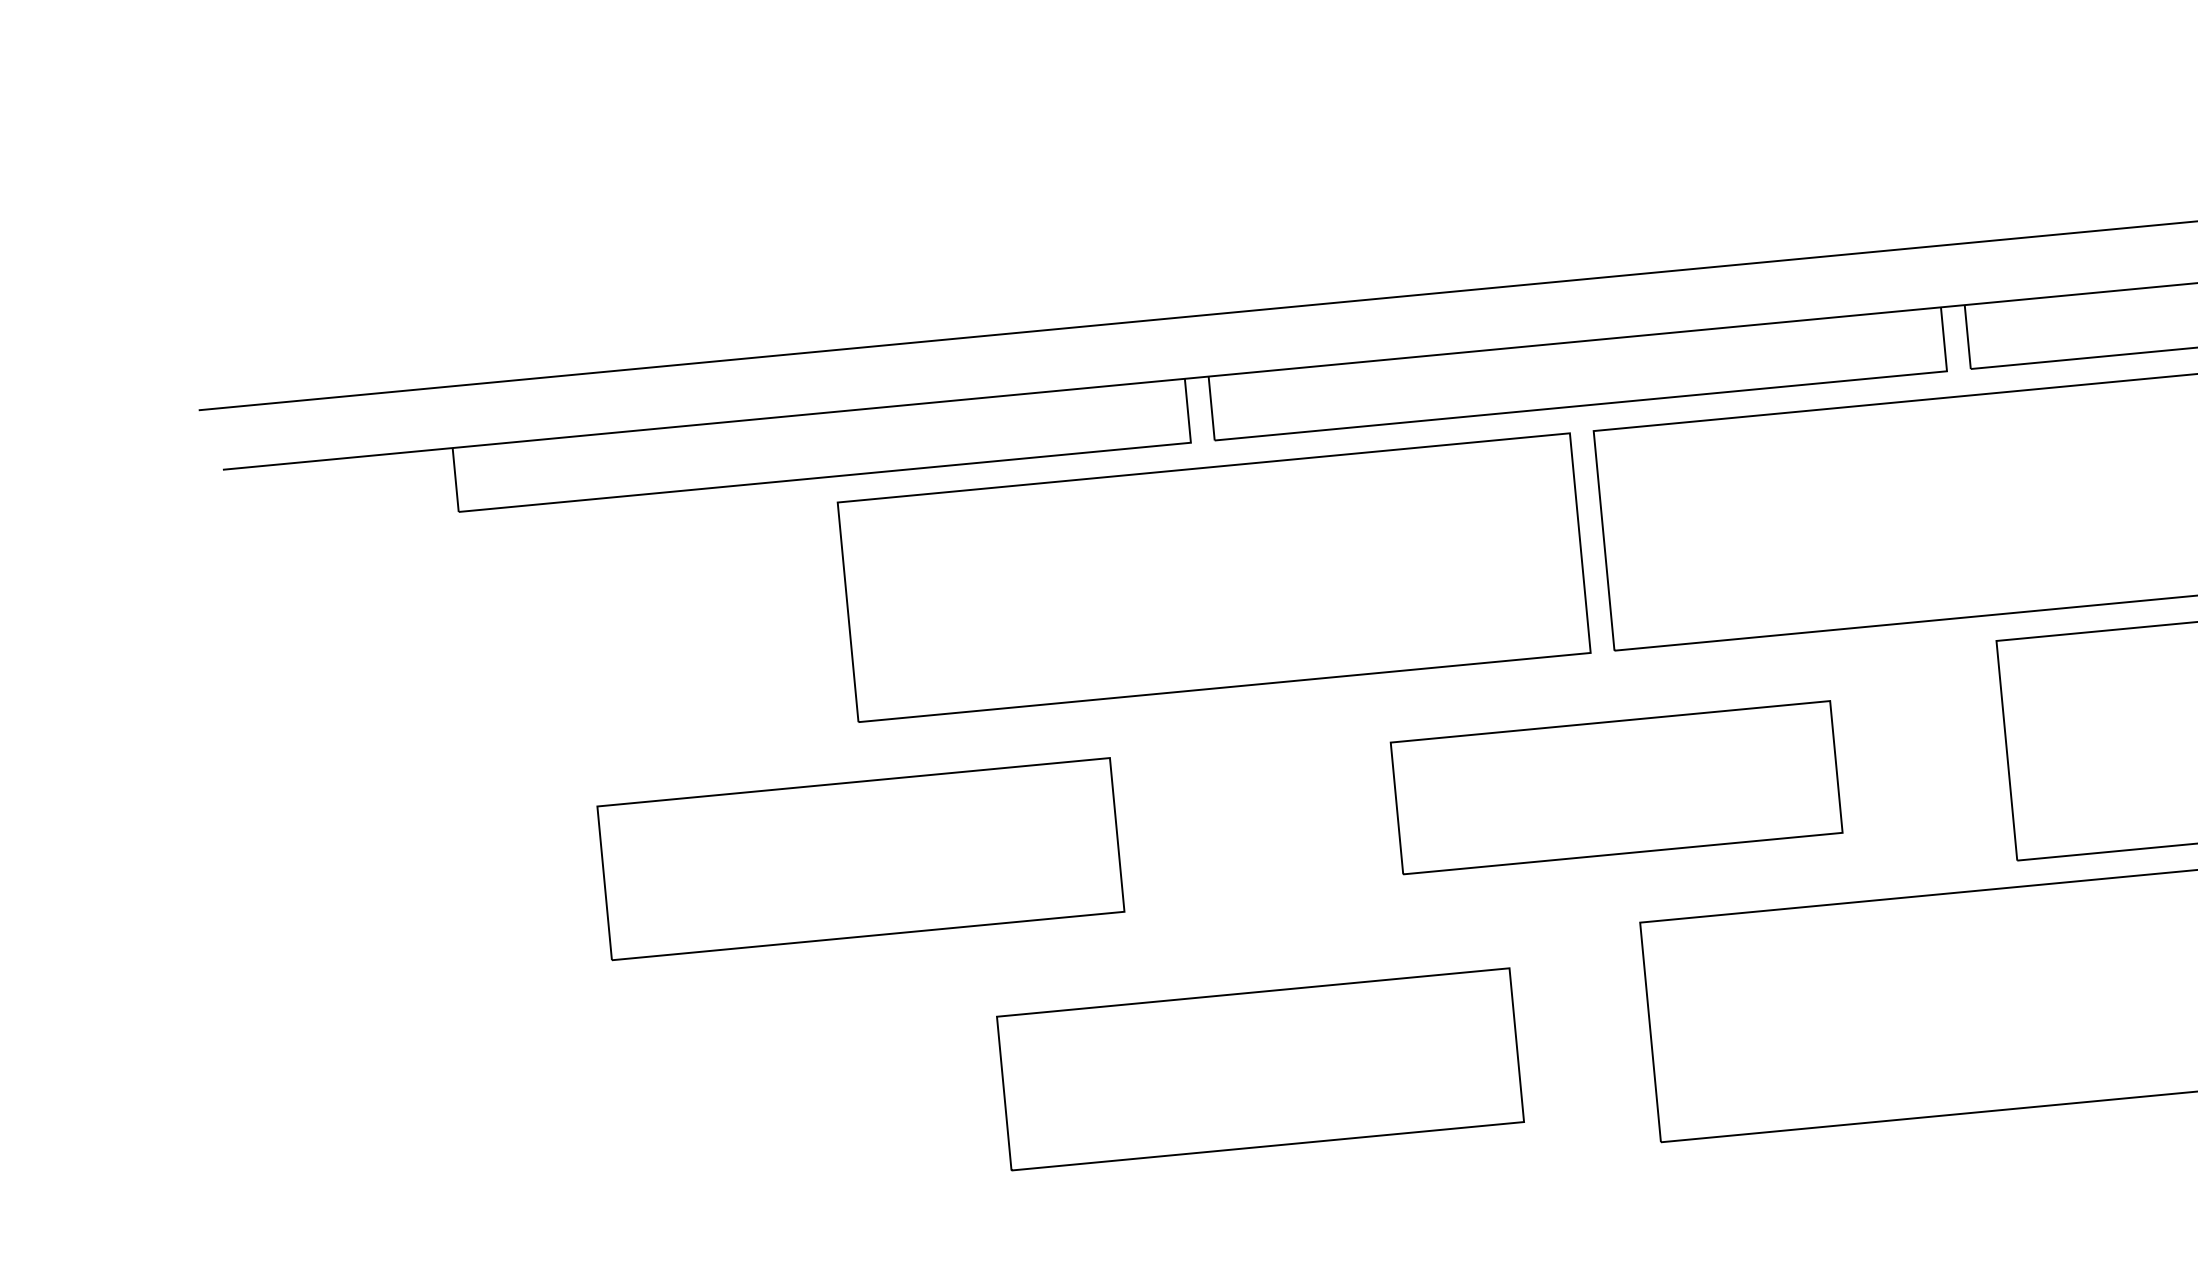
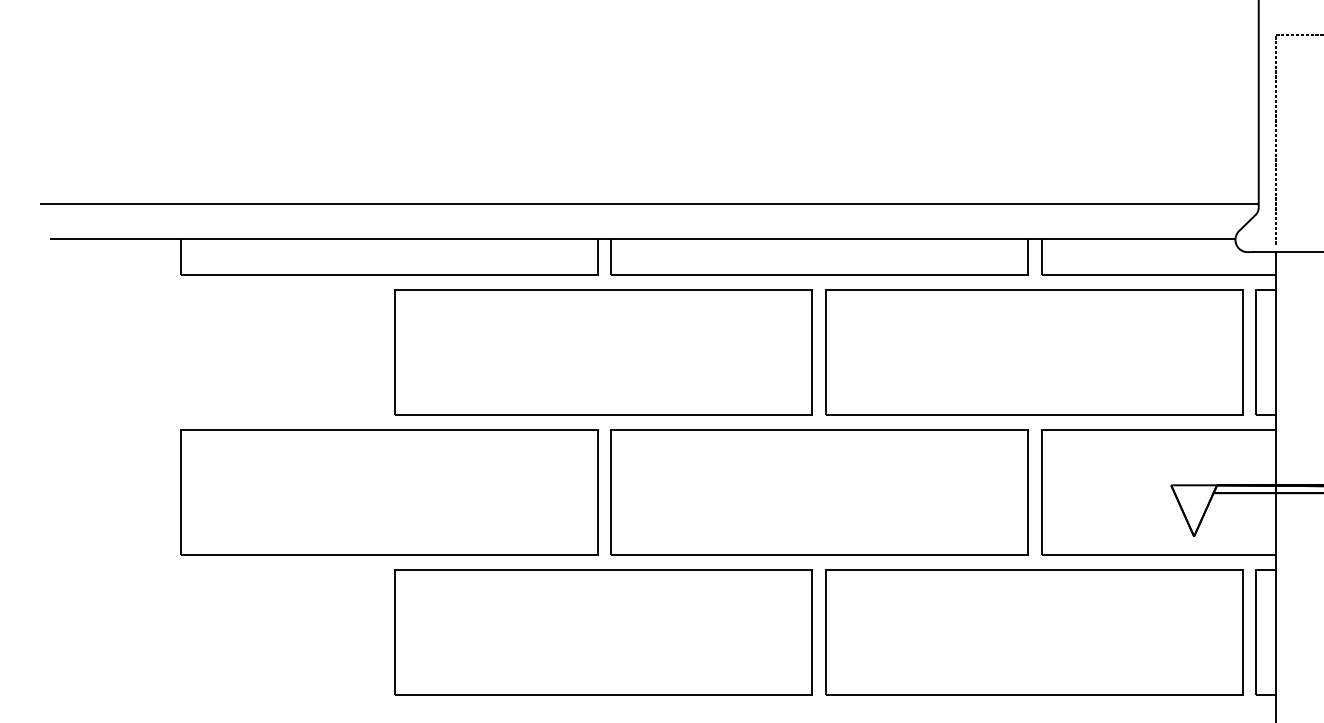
part: (1616, 787) -> (819, 492), size x1.67
part: (861, 859) -> (389, 492), size x1.43
part: (1260, 1069) -> (603, 632), size x1.43

